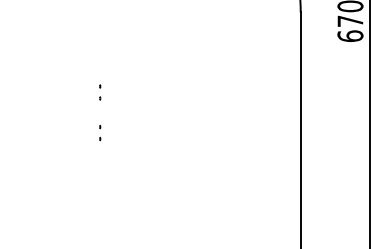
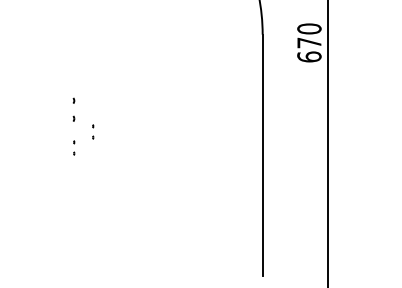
part: (100, 92) -> (74, 109), size x1.6
part: (120, 115) -> (93, 131), added

